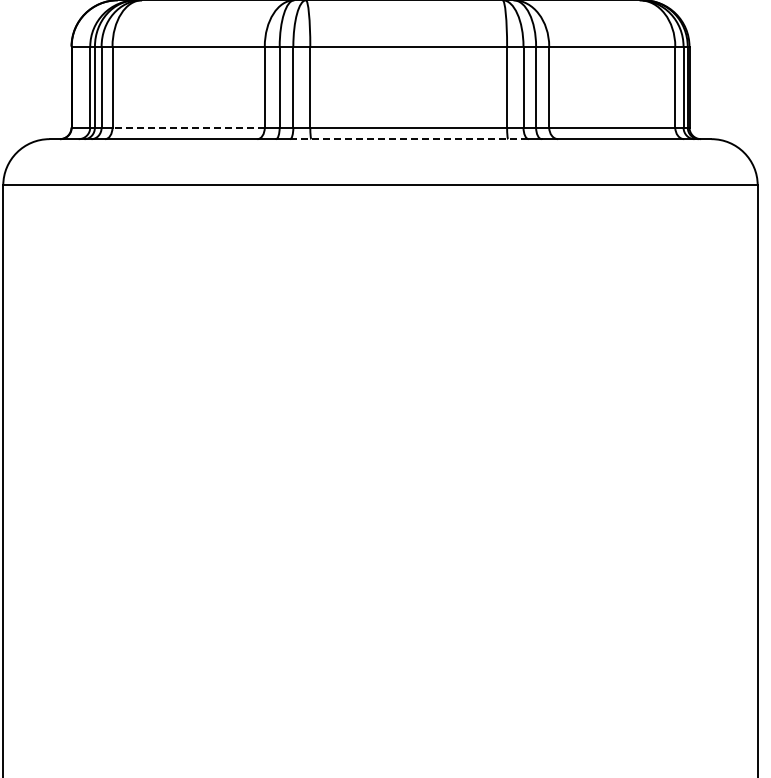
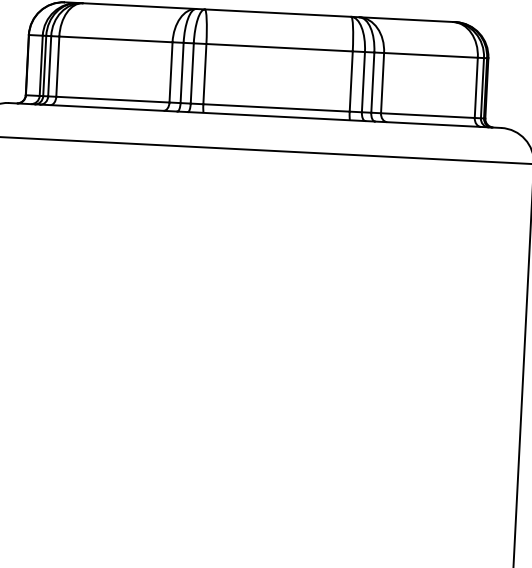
line: (188, 127) -> (112, 99), dashed -> solid
line: (409, 139) -> (276, 116), dashed -> solid

